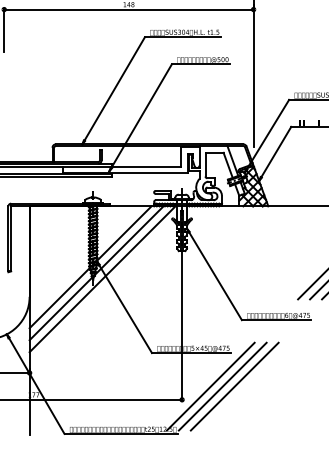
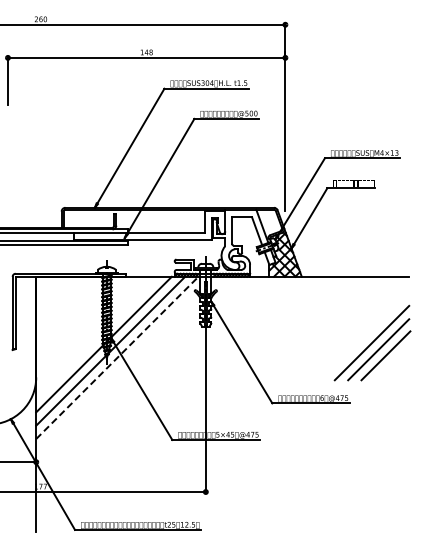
line: (102, 278) -> (117, 357), solid -> dashed
line: (210, 386) -> (237, 477), removed
line: (222, 386) -> (250, 477), removed
line: (234, 386) -> (264, 477), removed

